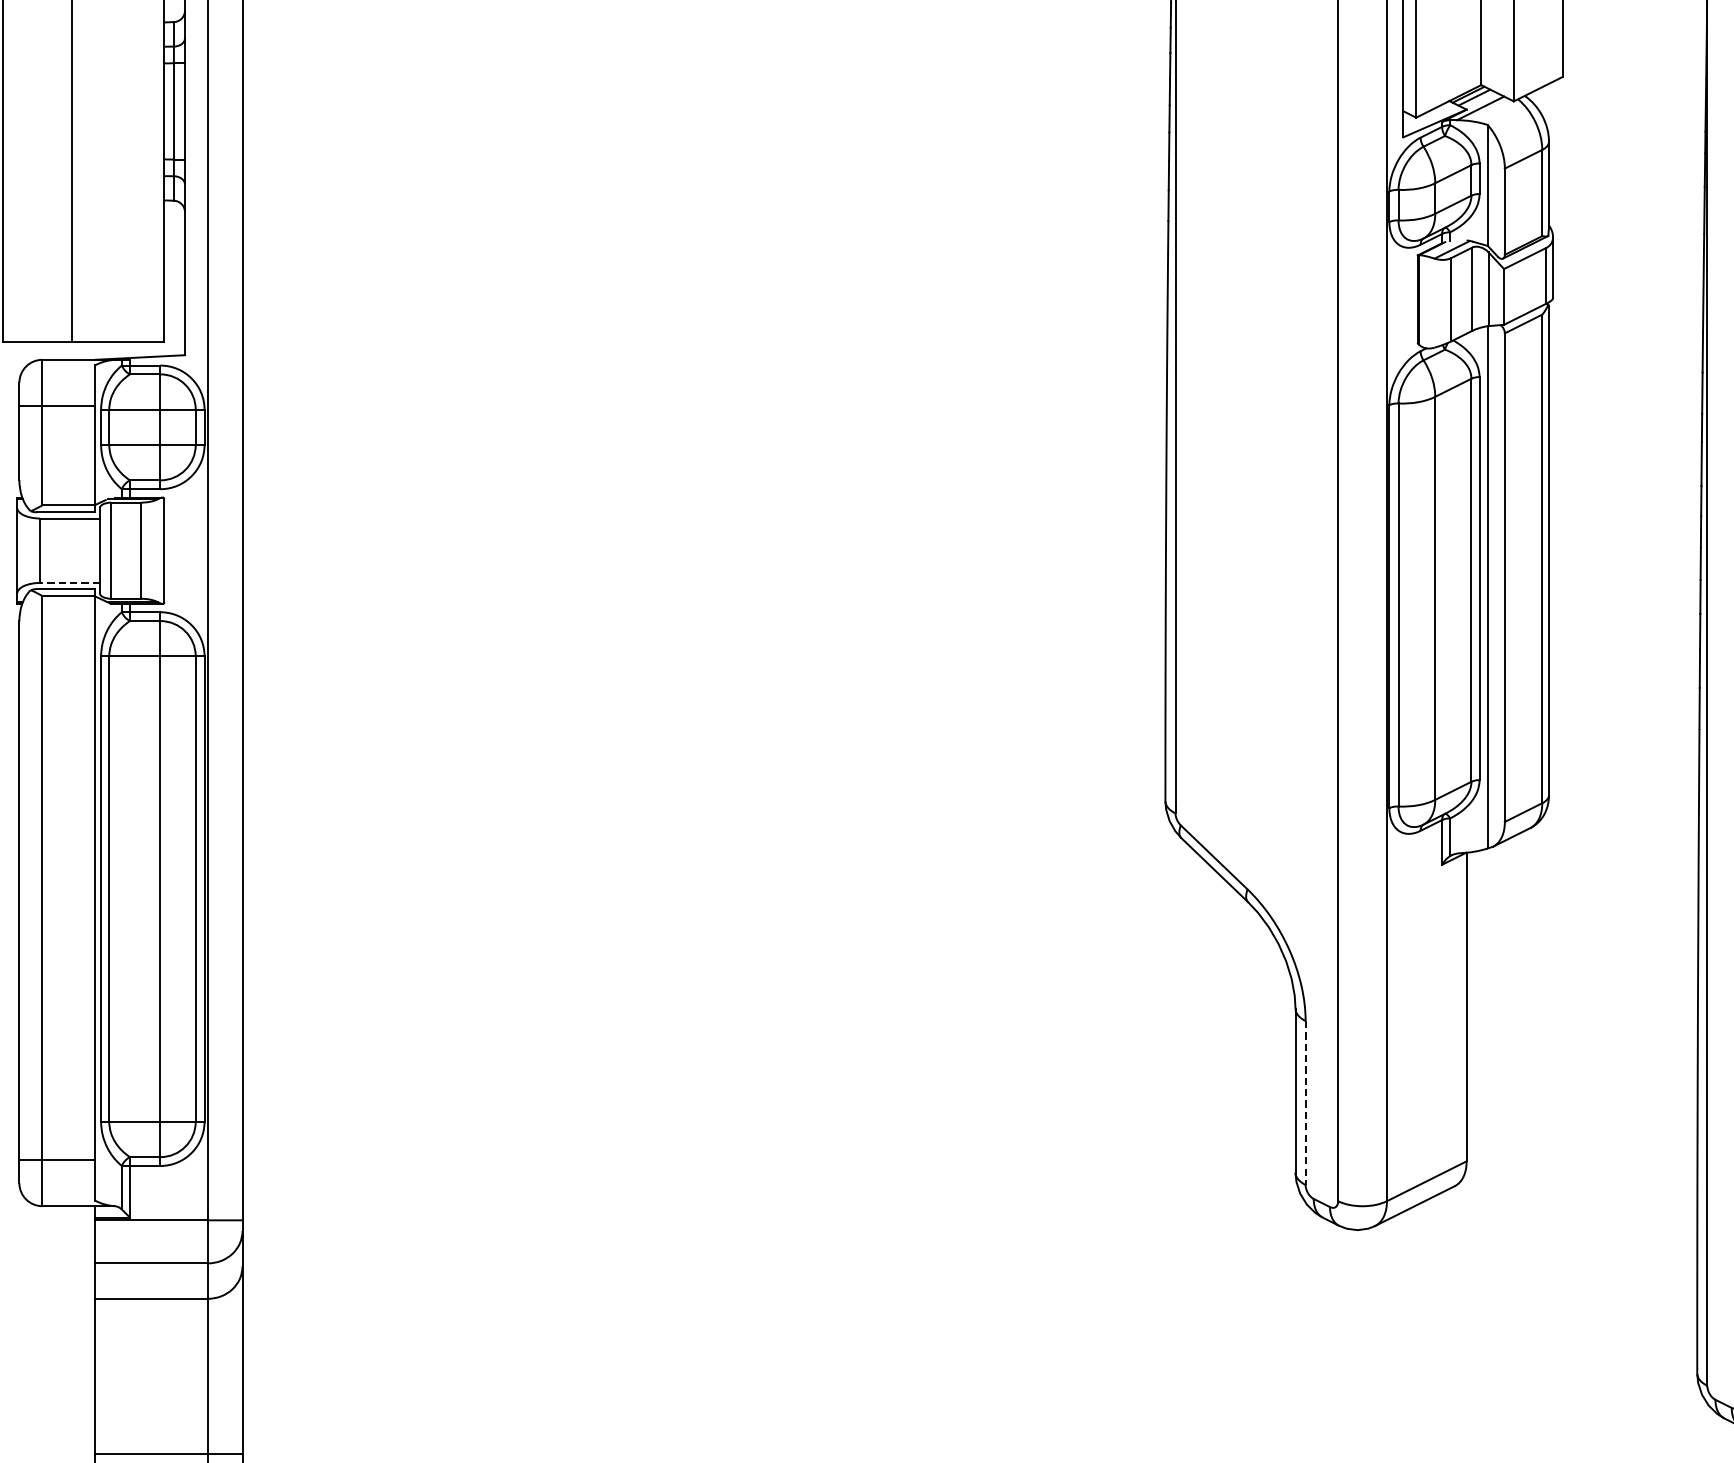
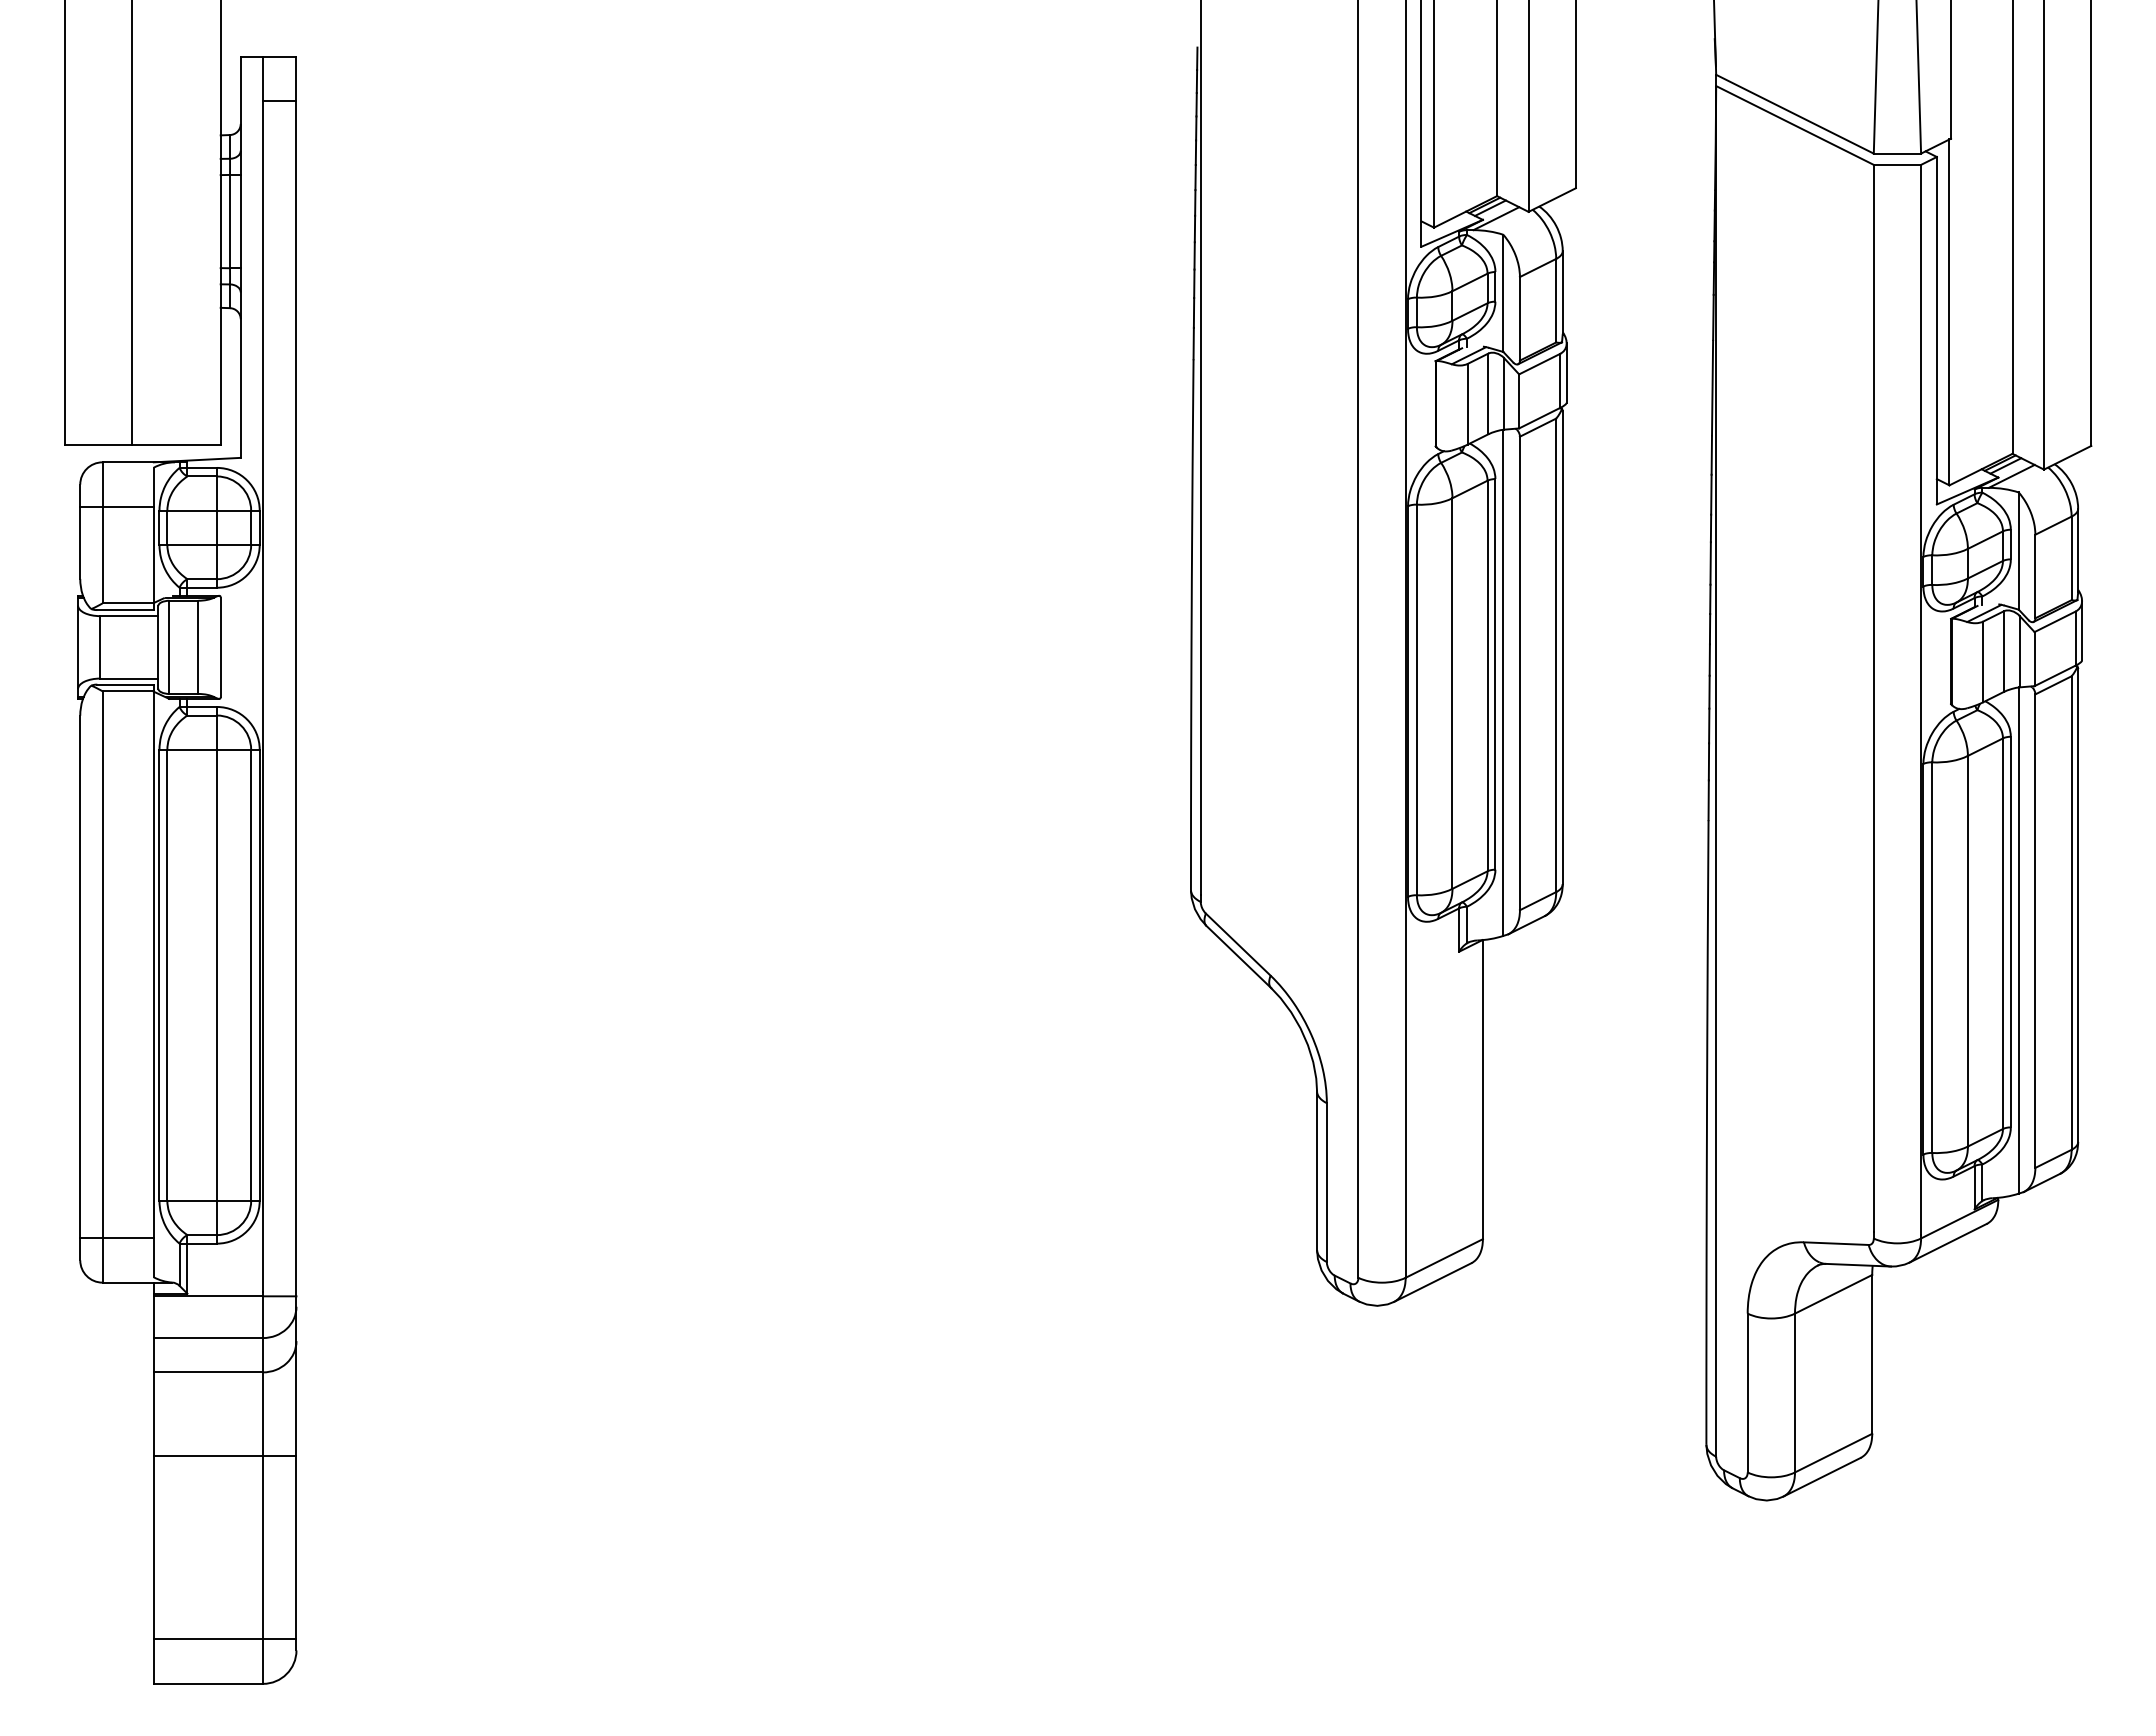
line: (70, 582) -> (129, 678), dashed -> solid
line: (1305, 1103) -> (1326, 1183), dashed -> solid
line: (168, 1453) -> (224, 1455), moved

